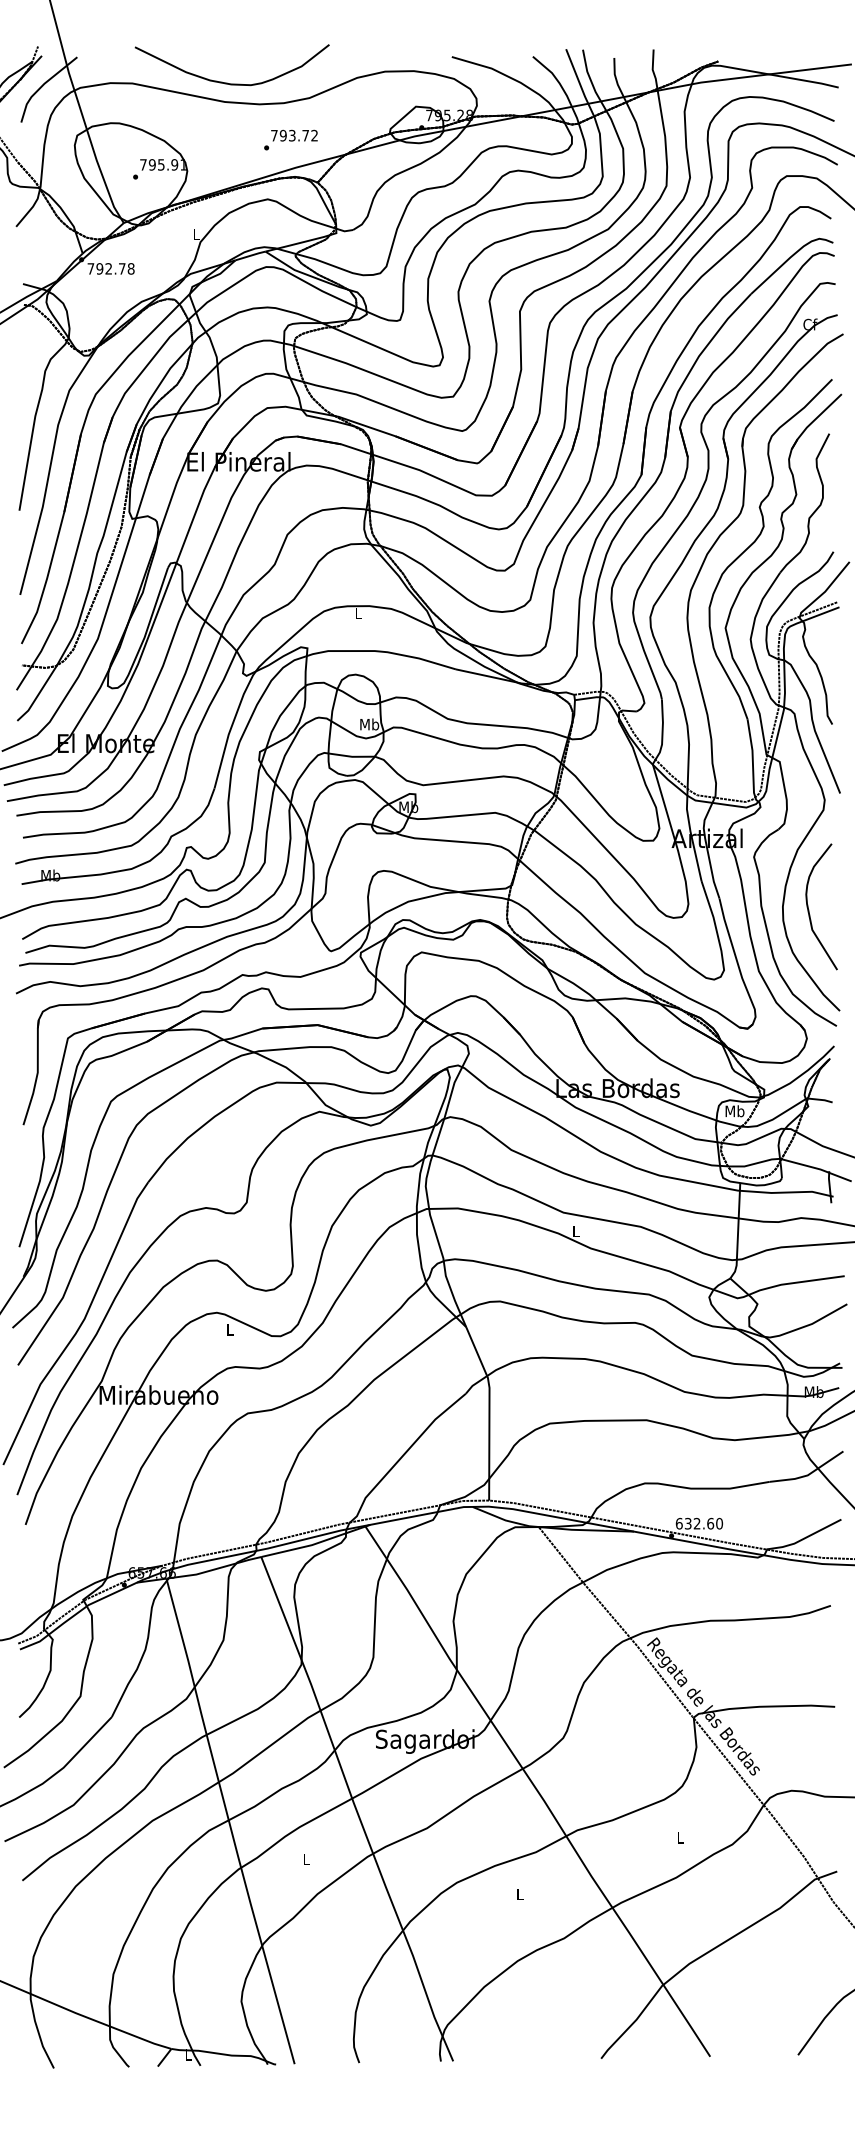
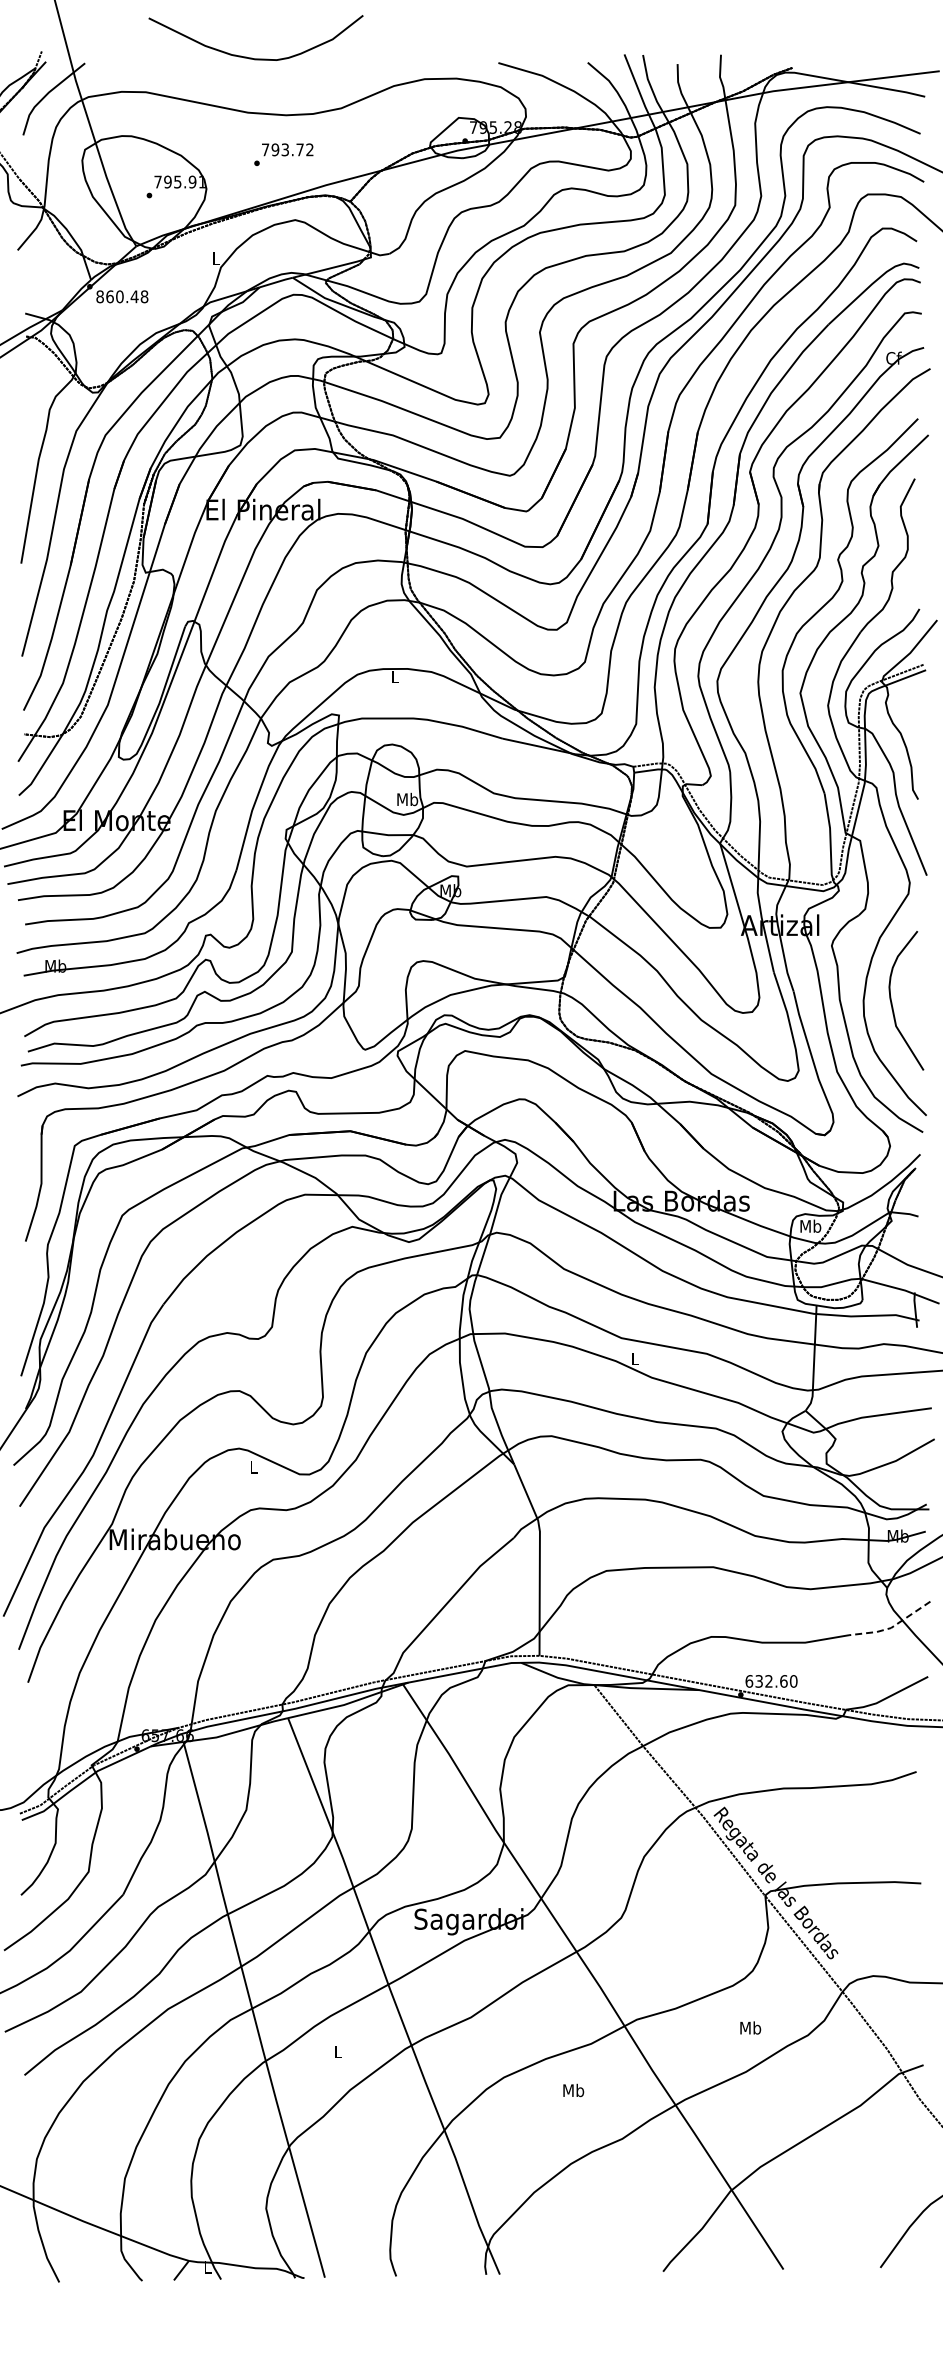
curve: (229, 82) -> (252, 57), moved
text: (290, 139) -> (283, 154), moved
text: (106, 268) -> (117, 296), 792.78 -> 860.48
line: (808, 1474) -> (891, 1627), solid -> dashed
text: (680, 1837) -> (750, 2027), L -> Mb
text: (519, 1894) -> (573, 2090), L -> Mb

